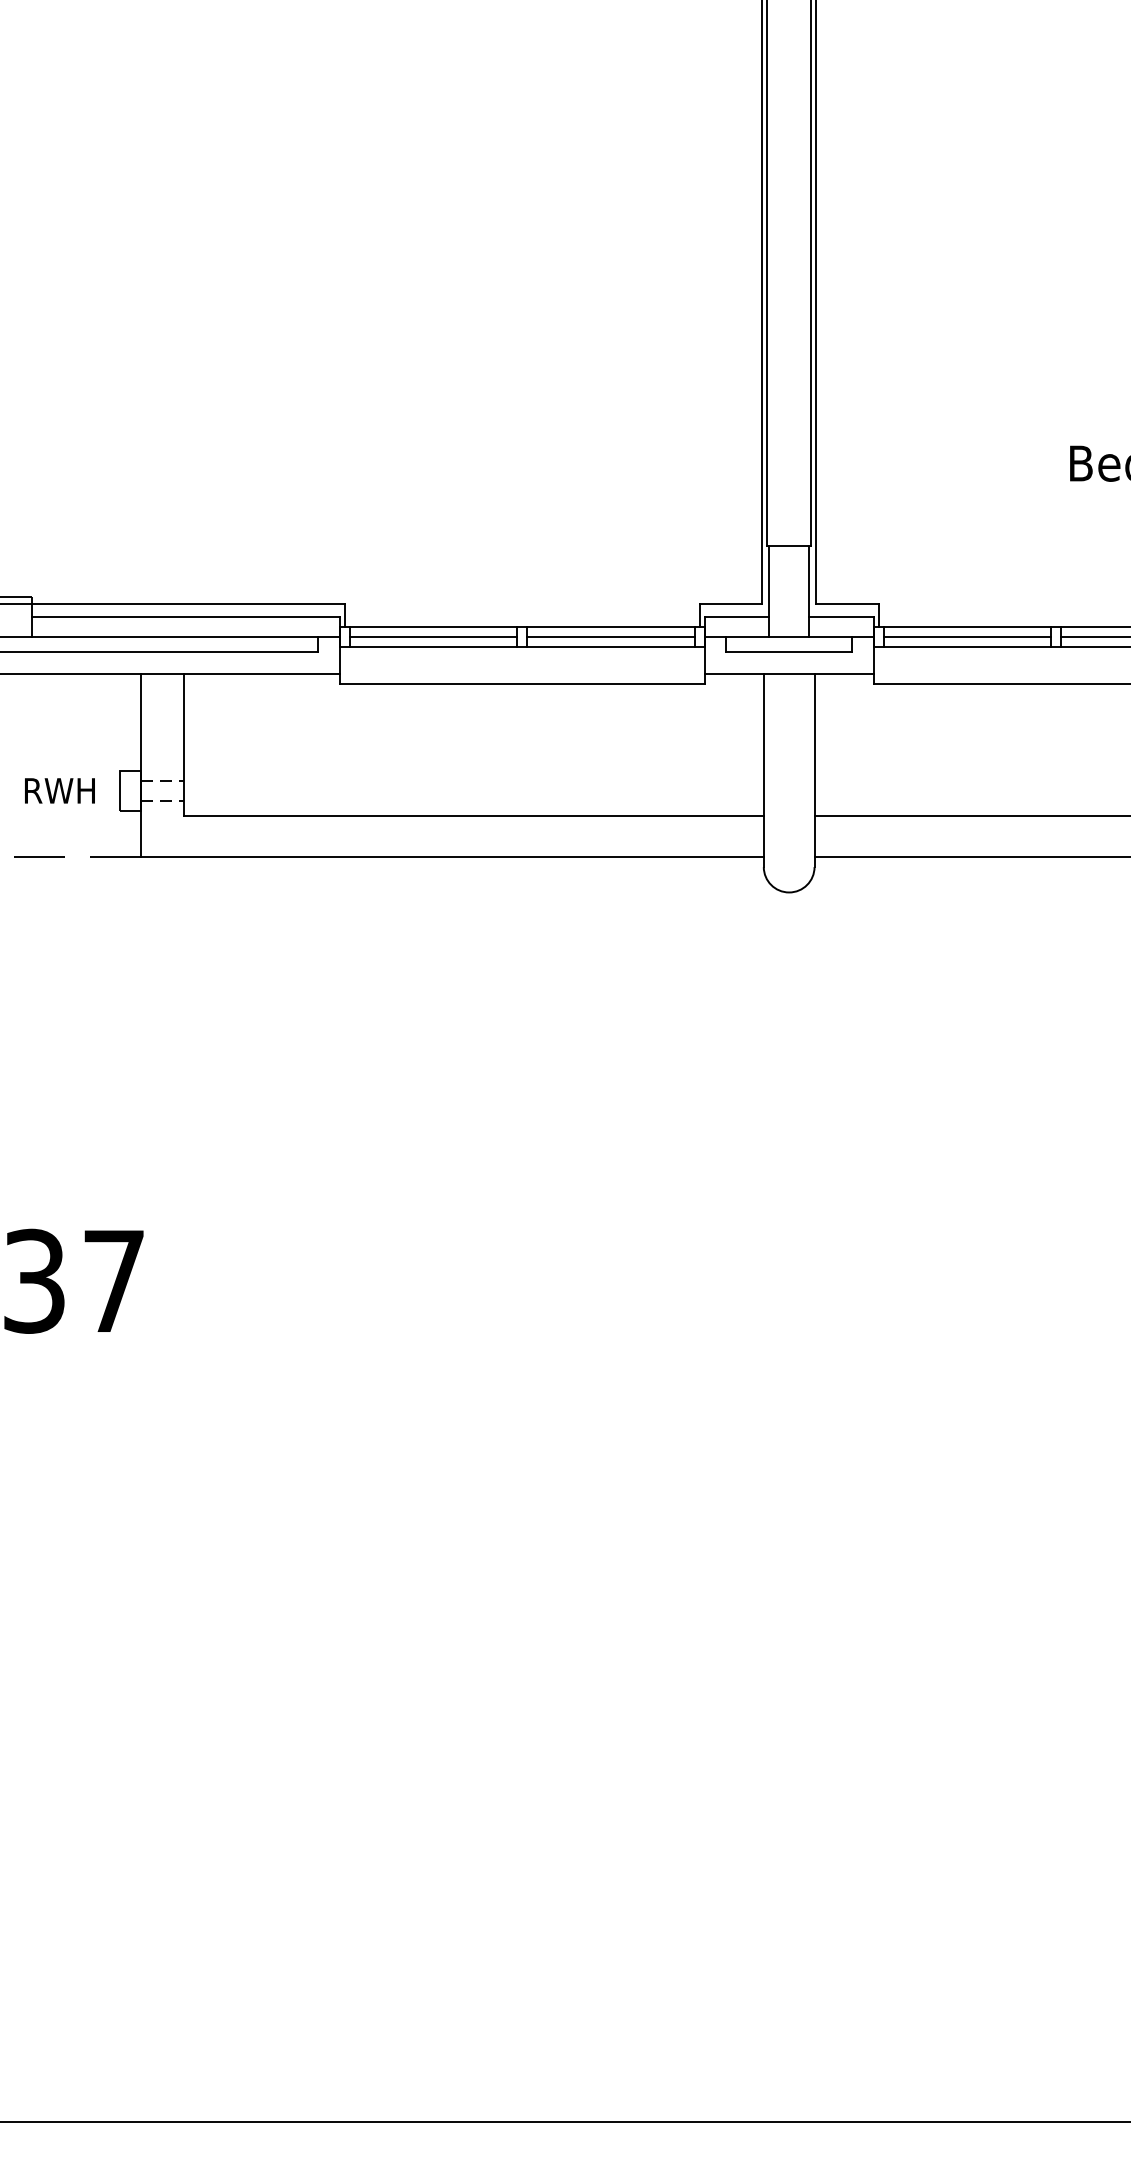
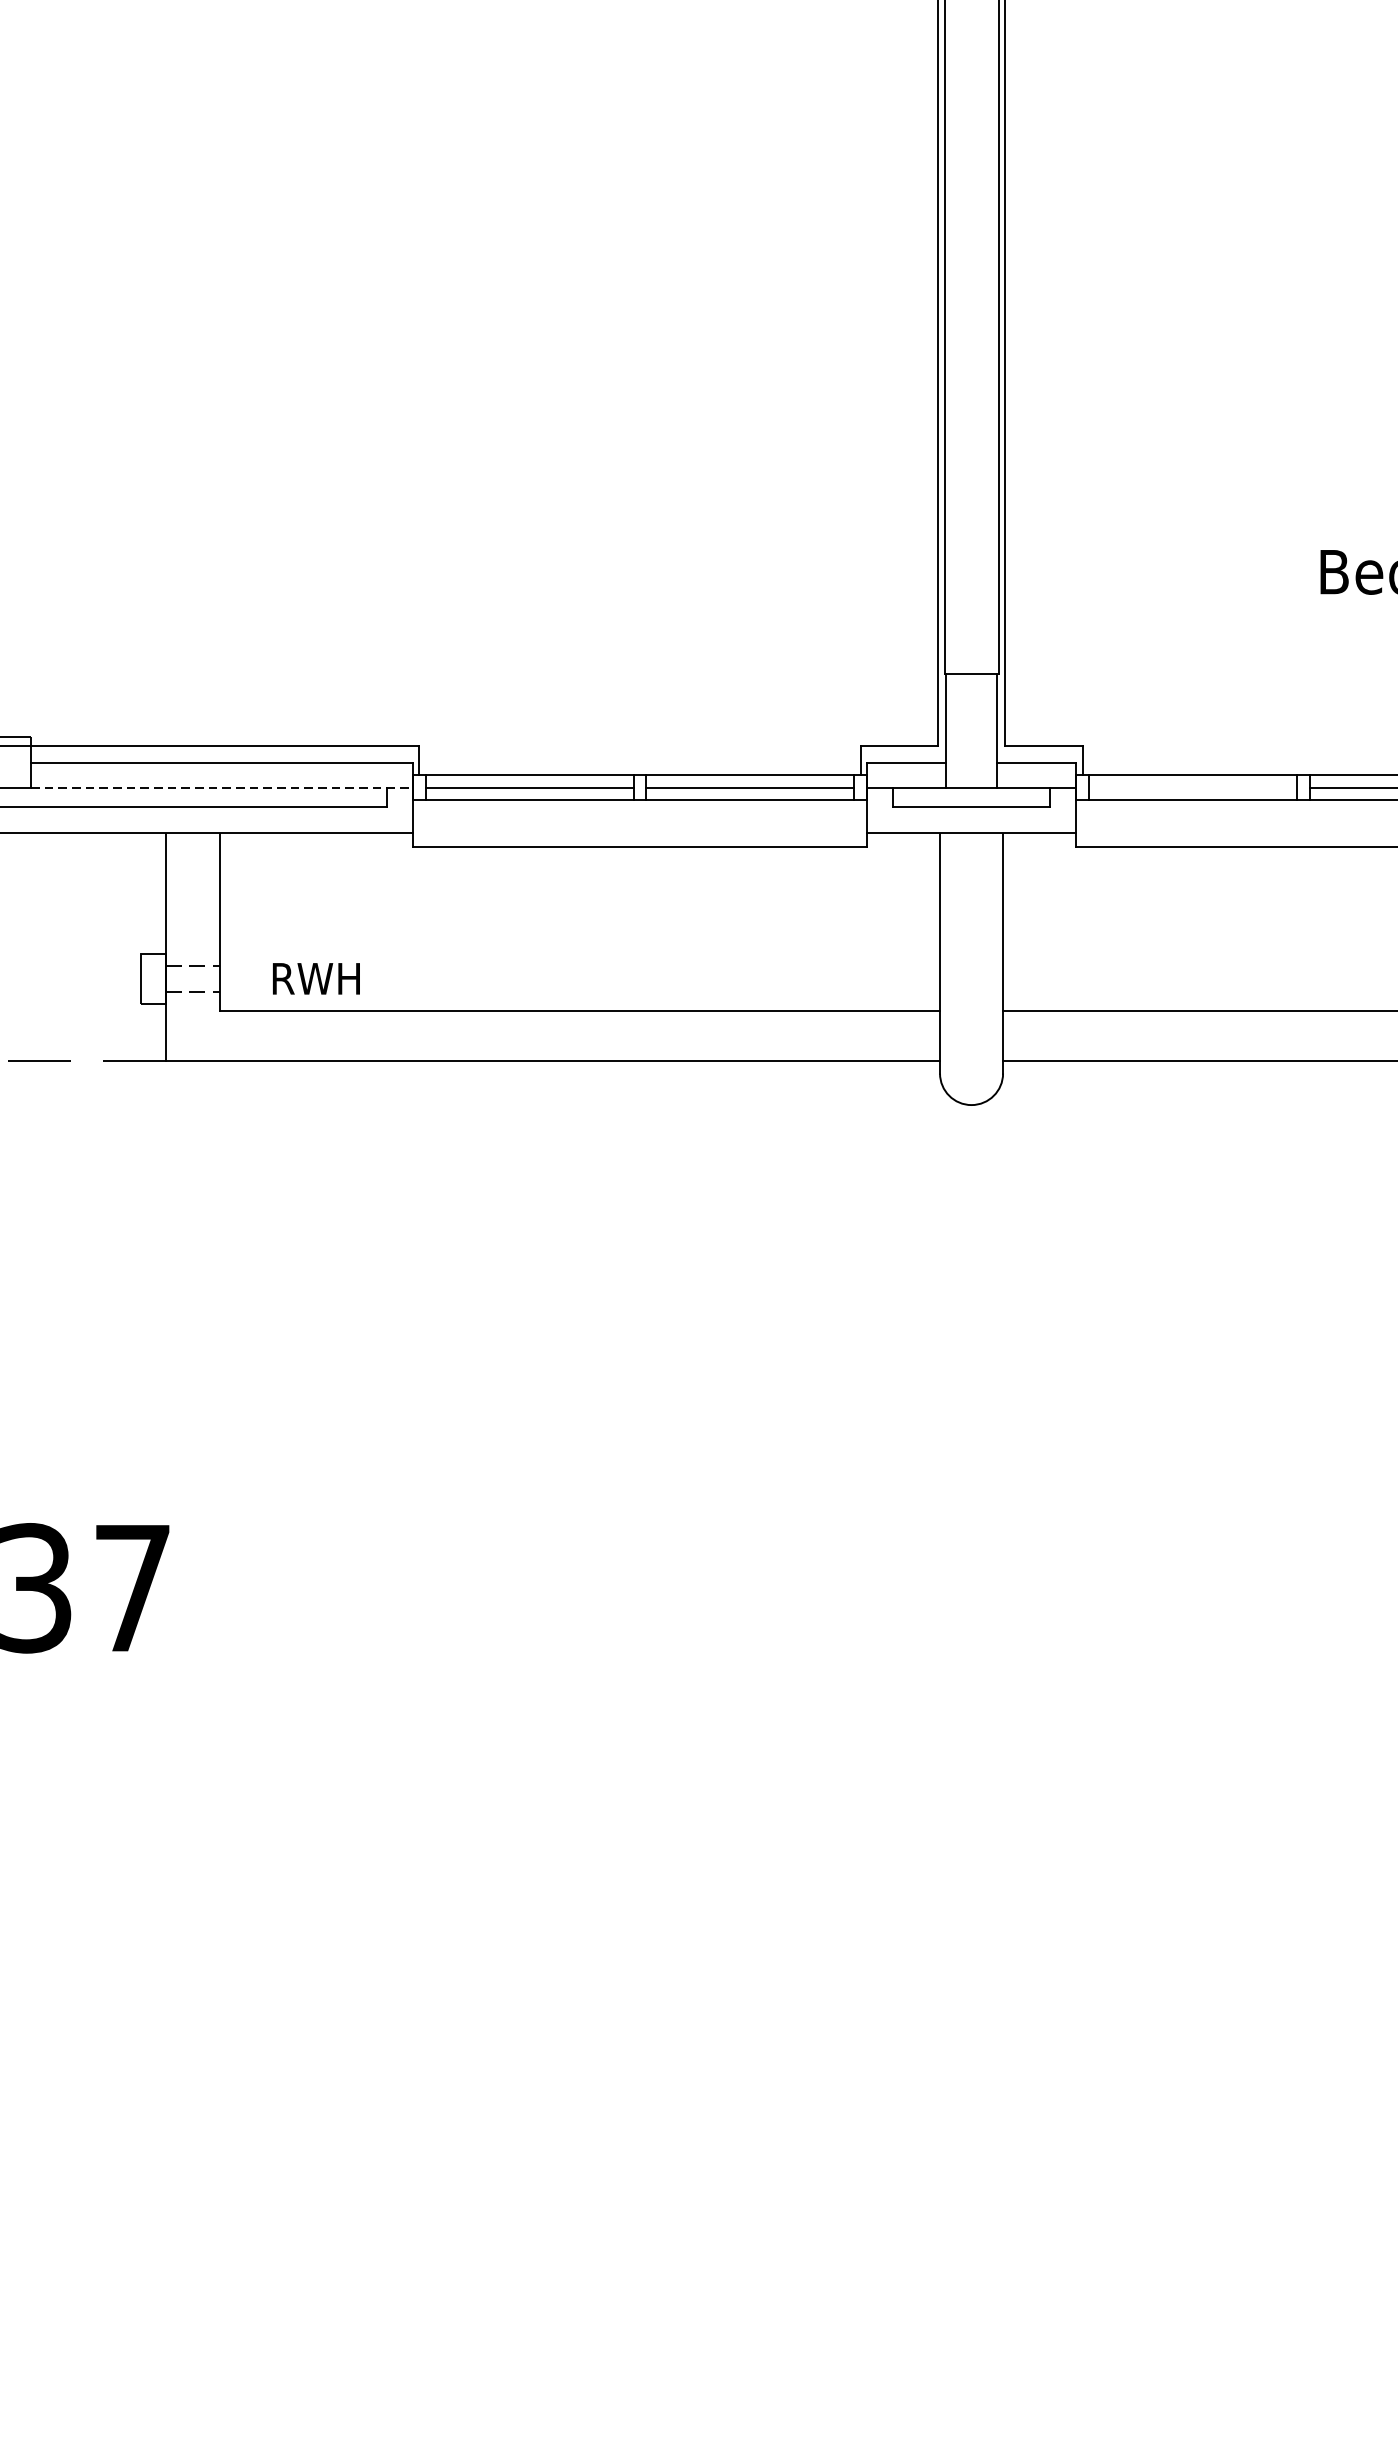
line: (185, 637) -> (221, 788), solid -> dashed
line: (967, 637) -> (1193, 788), removed
text: (59, 790) -> (315, 978), moved

